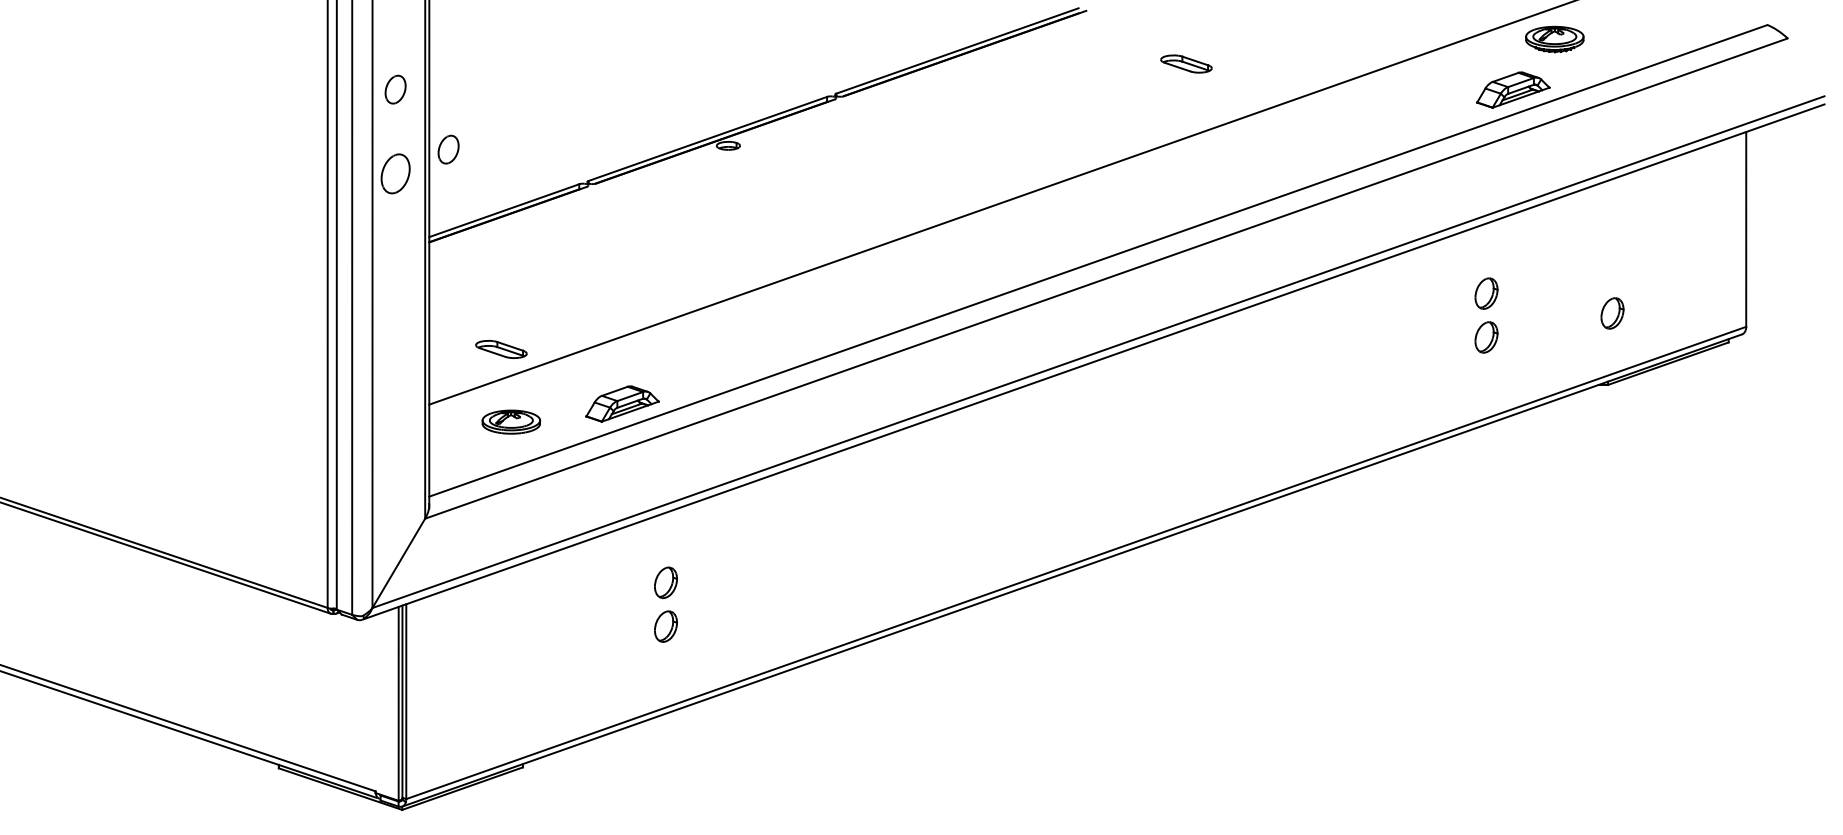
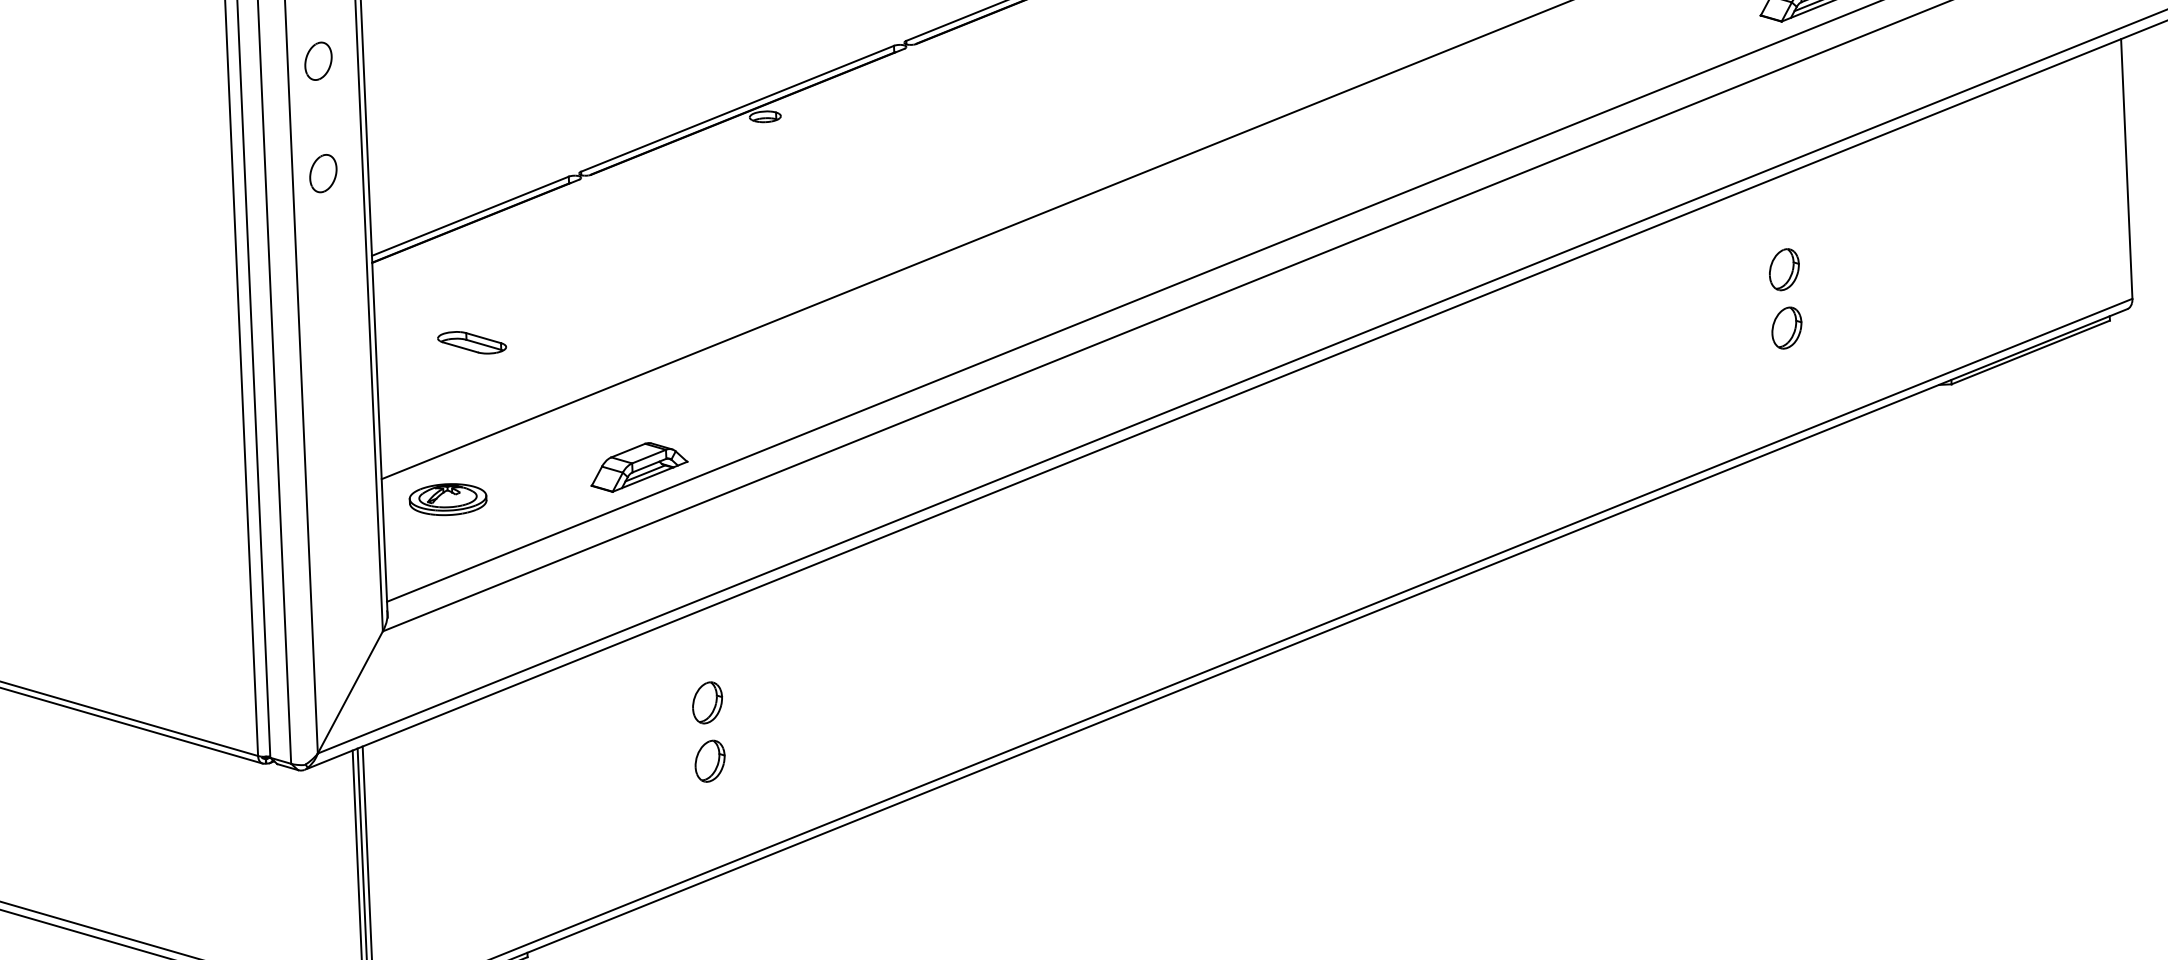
part: (448, 149) -> (392, 137), removed
part: (395, 173) -> (323, 173), size x0.71
part: (1612, 313) -> (1953, 288), removed
part: (501, 349) -> (472, 342), moved
part: (510, 421) -> (446, 498), moved

